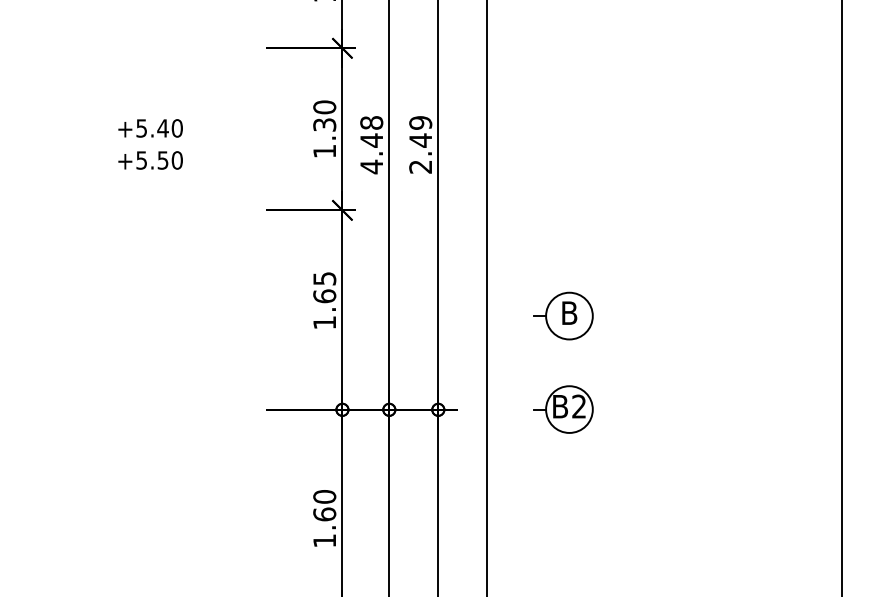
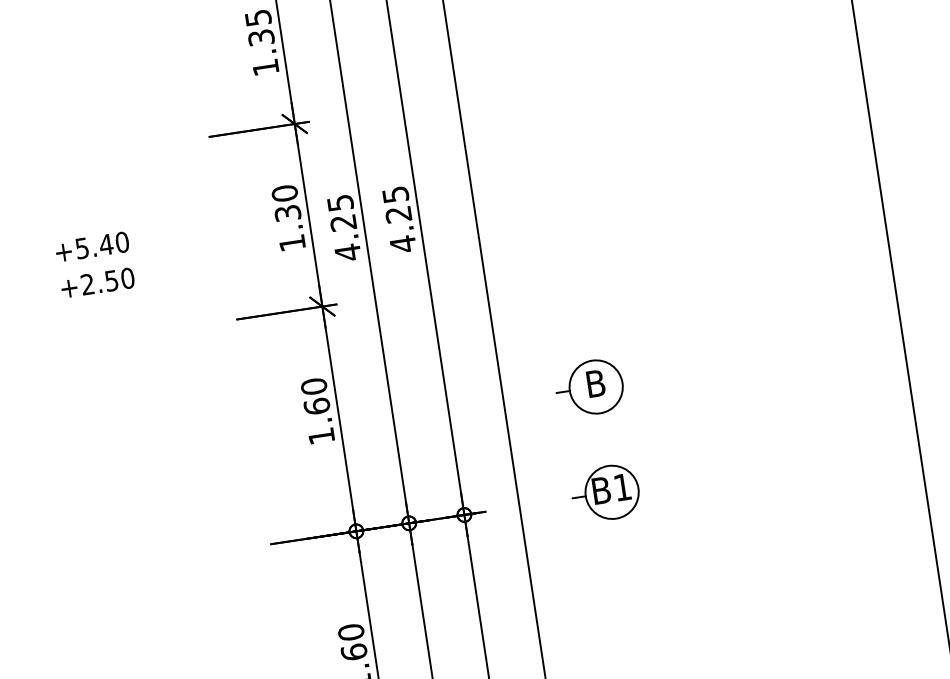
text: (371, 131) -> (341, 212), 4.48 -> 4.25
text: (420, 145) -> (399, 220), 2.49 -> 4.25
text: (141, 160) -> (87, 284), +5.50 -> +2.50
text: (324, 278) -> (313, 386), 1.65 -> 1.60
text: (578, 406) -> (621, 487), B2 -> B1

